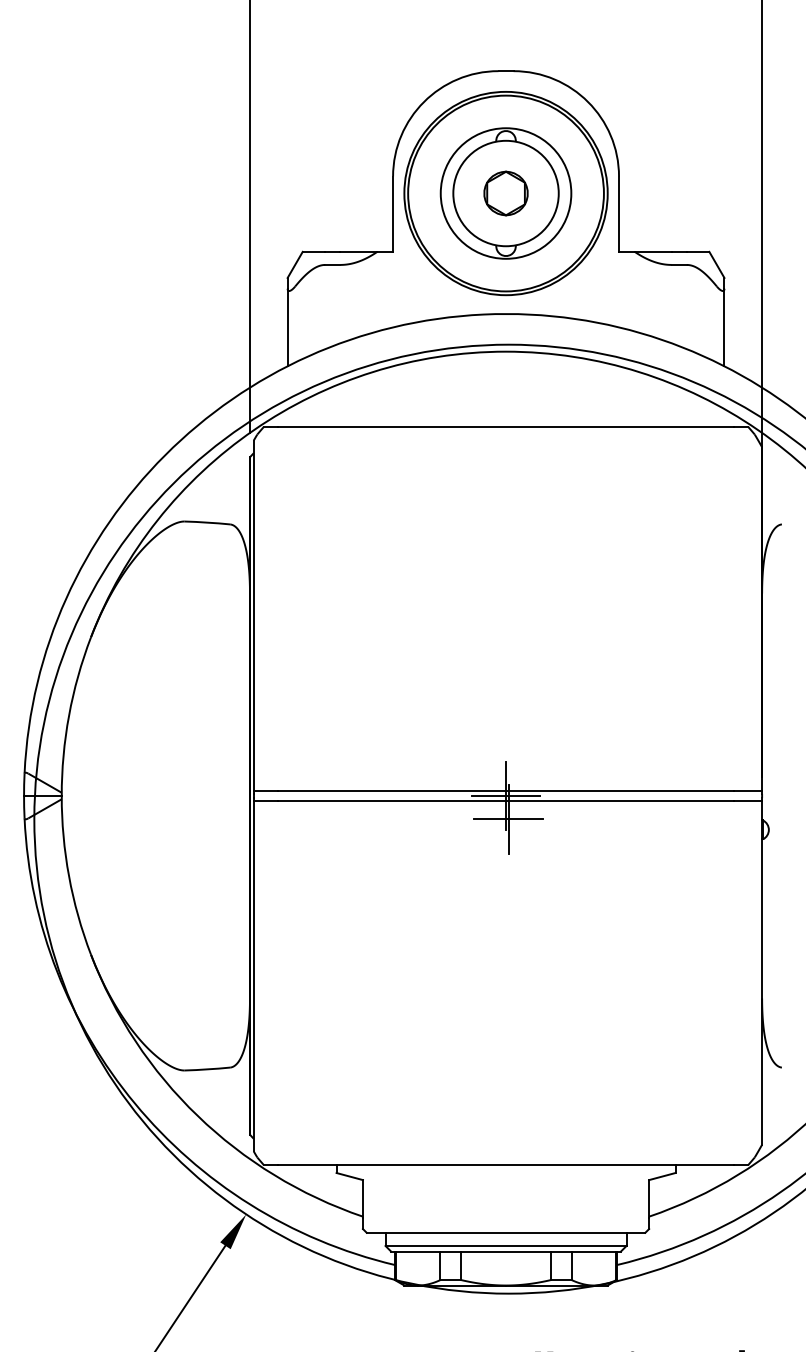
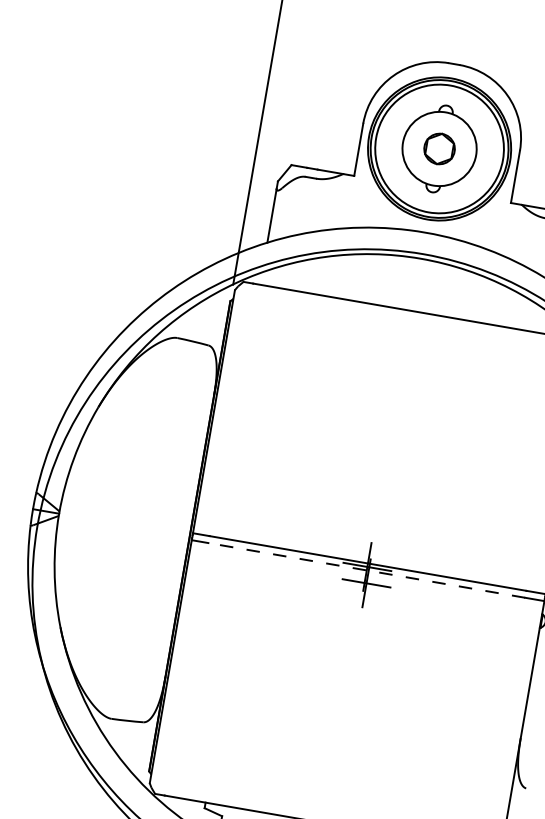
circle: (505, 193) -> (439, 148), size x1.4
line: (505, 801) -> (366, 570), solid -> dashed

